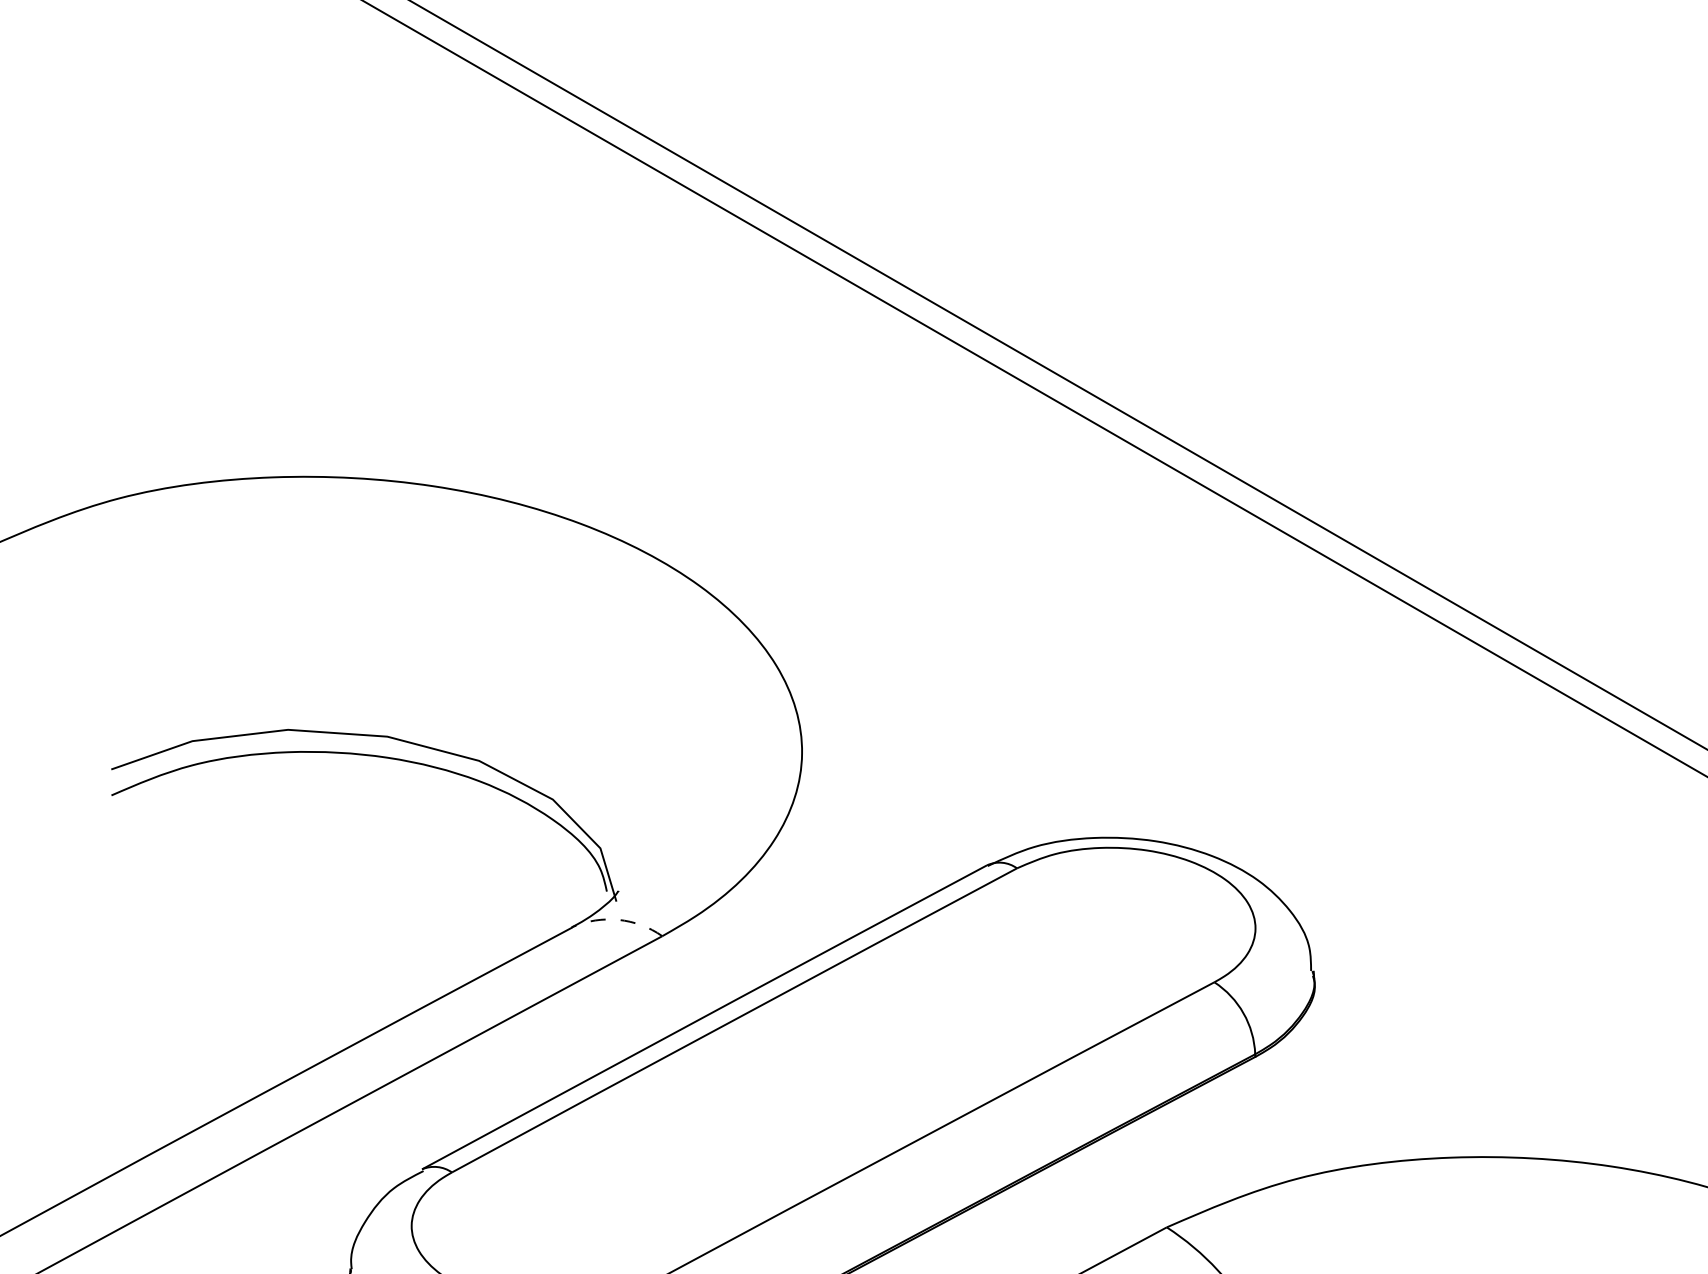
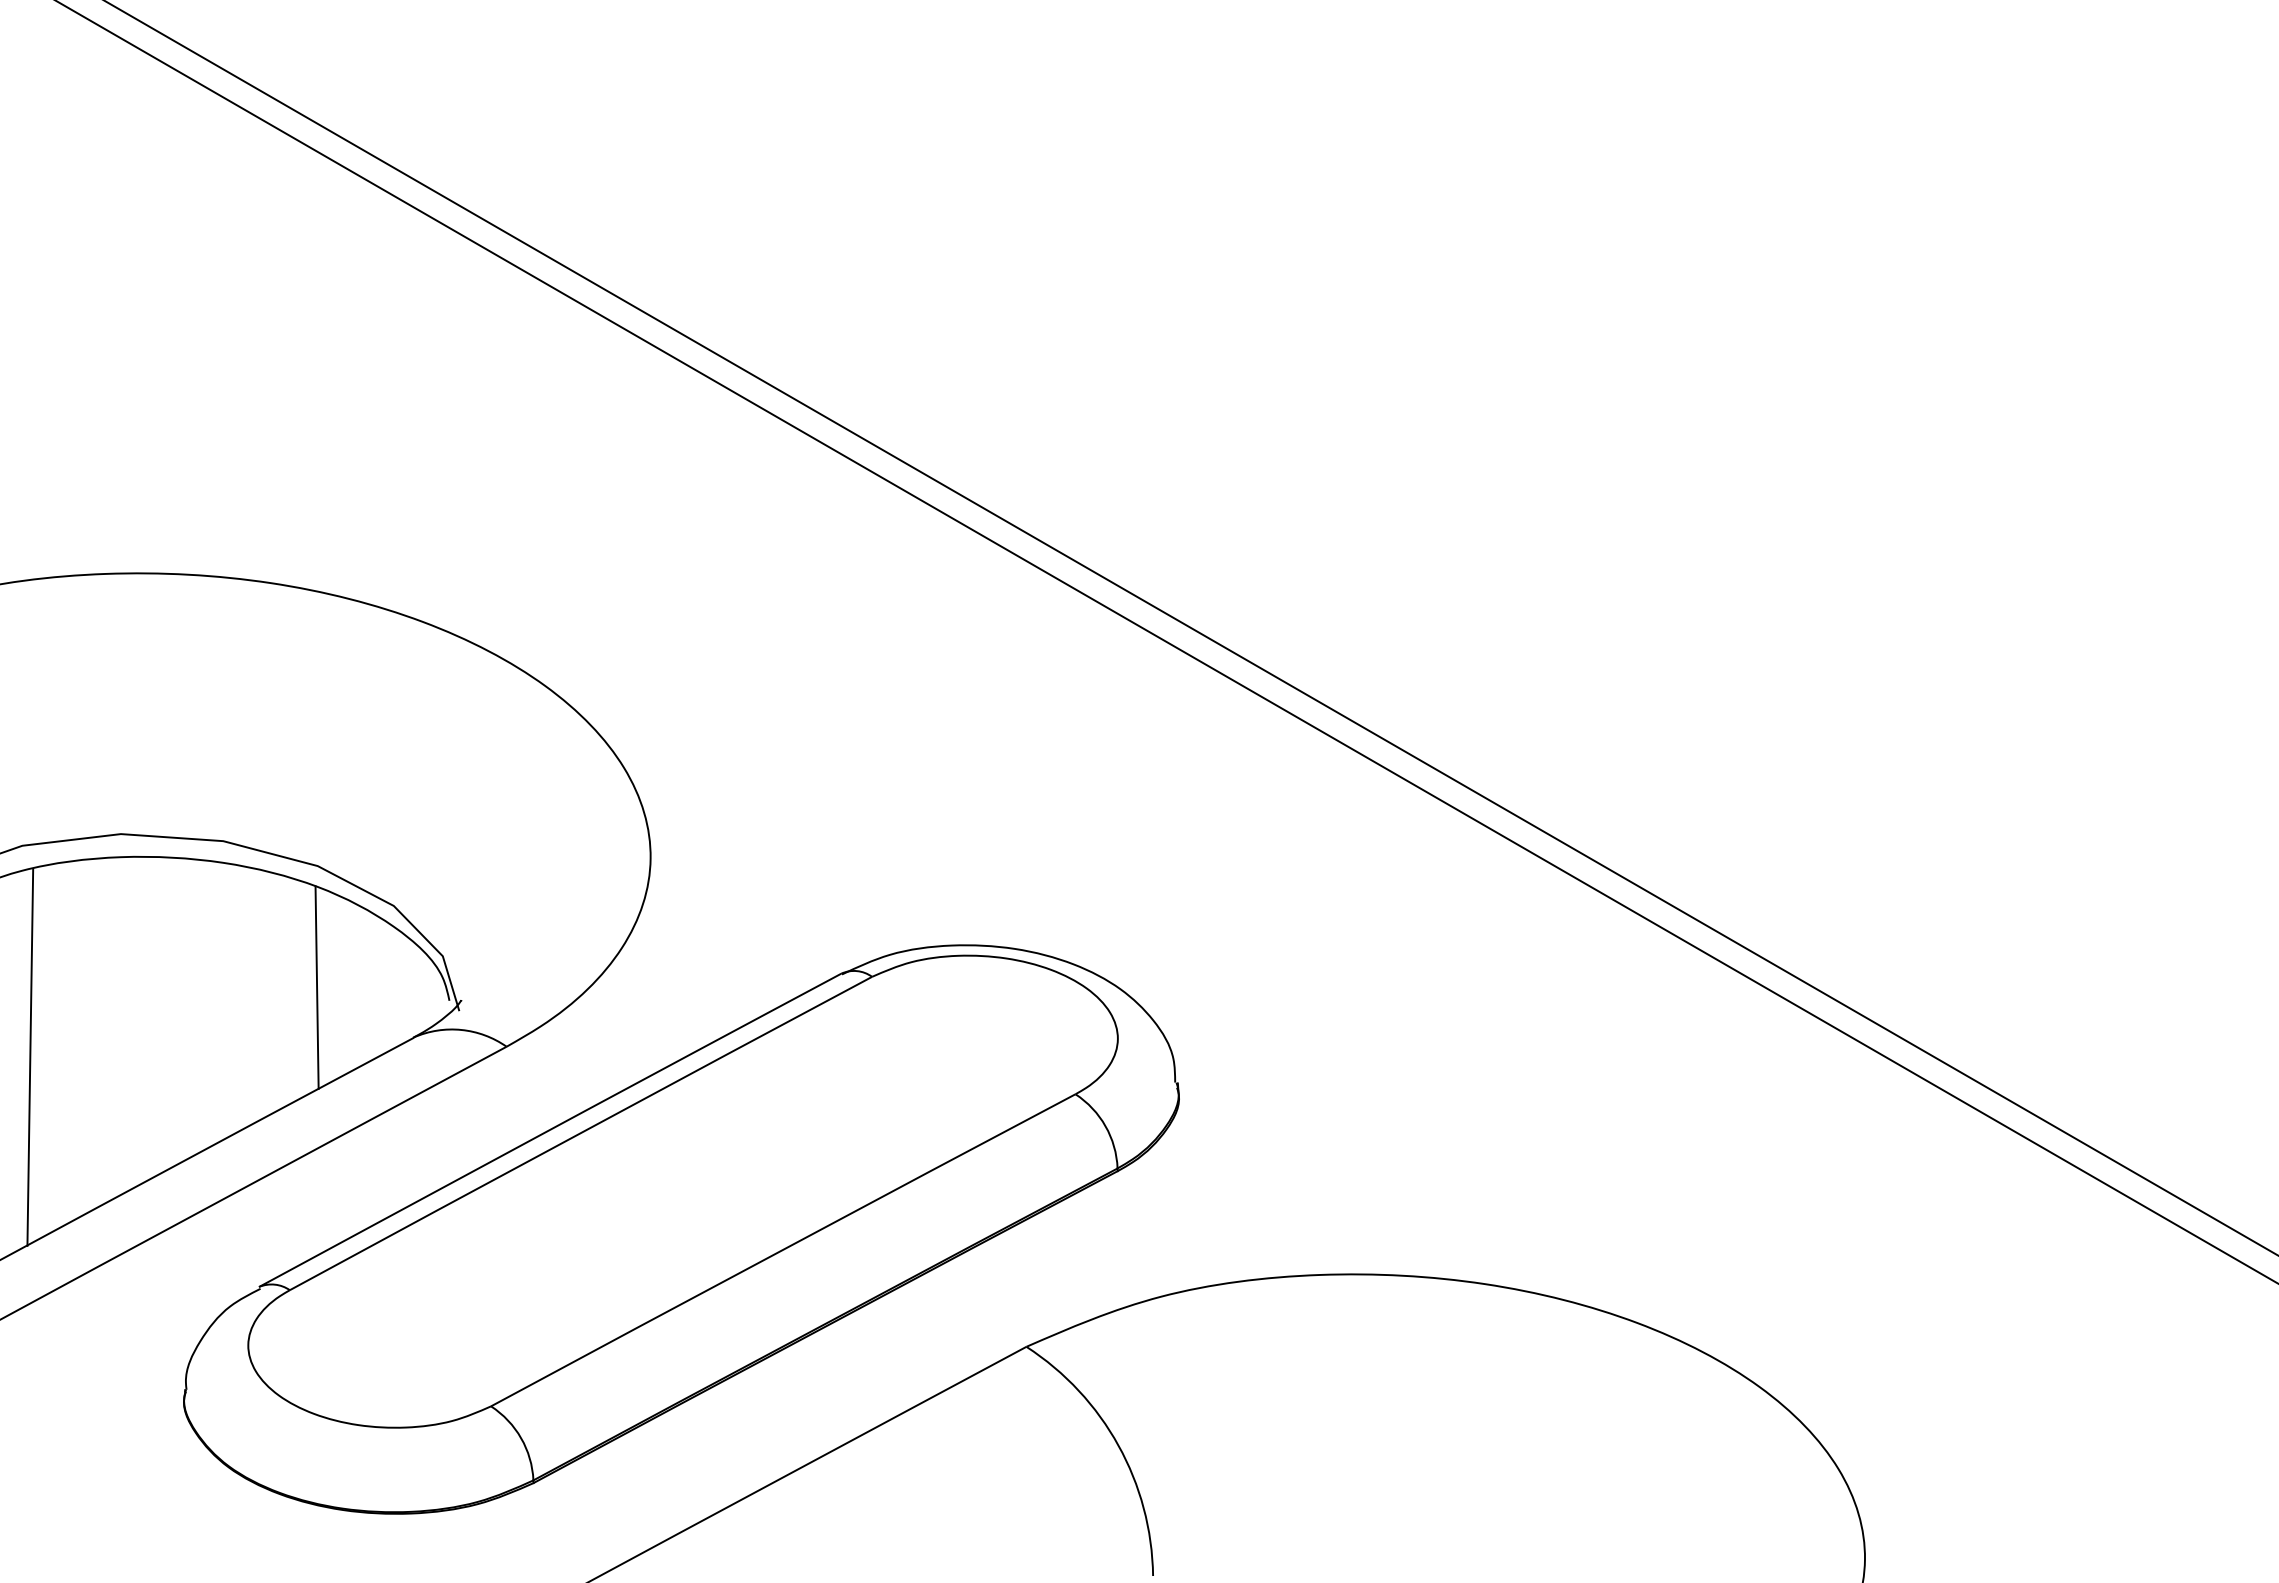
line: (477, 878) -> (316, 987), added
arc: (618, 919) -> (461, 1029), dashed -> solid
line: (200, 946) -> (30, 1057), added

